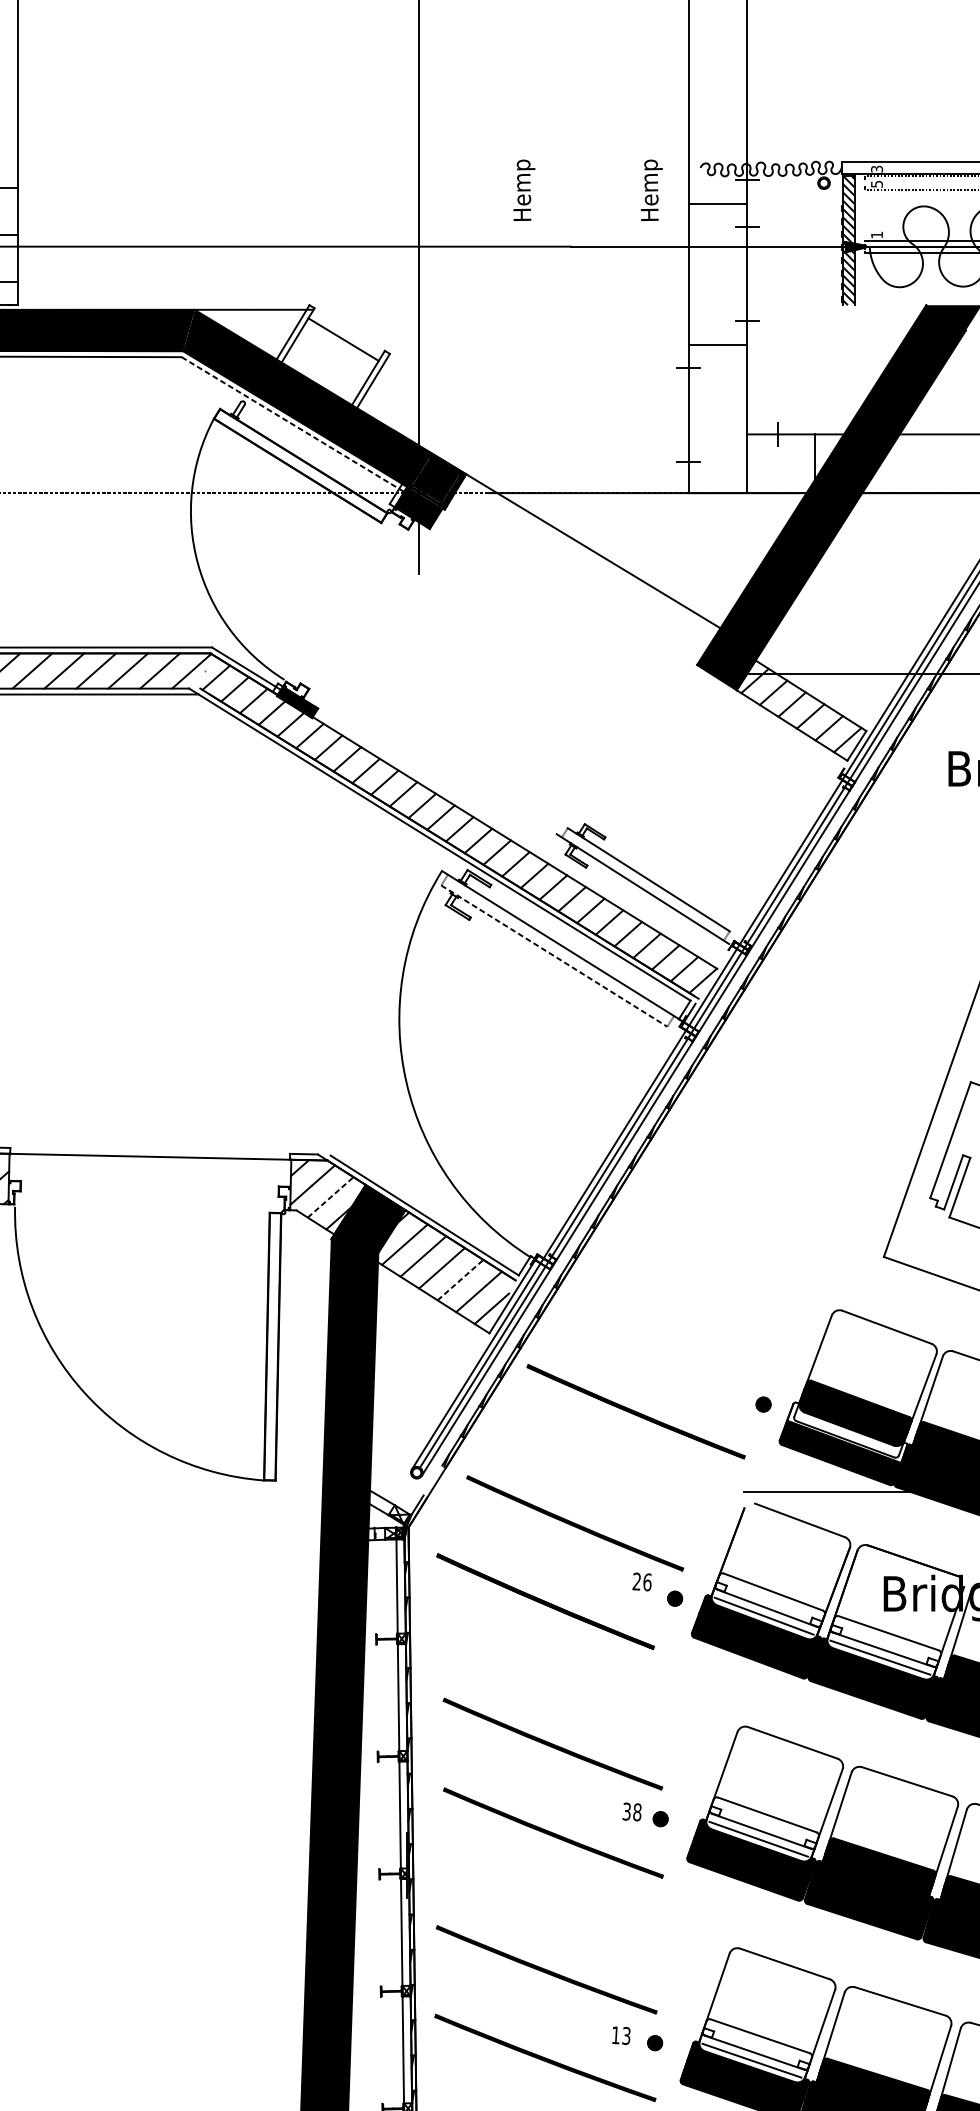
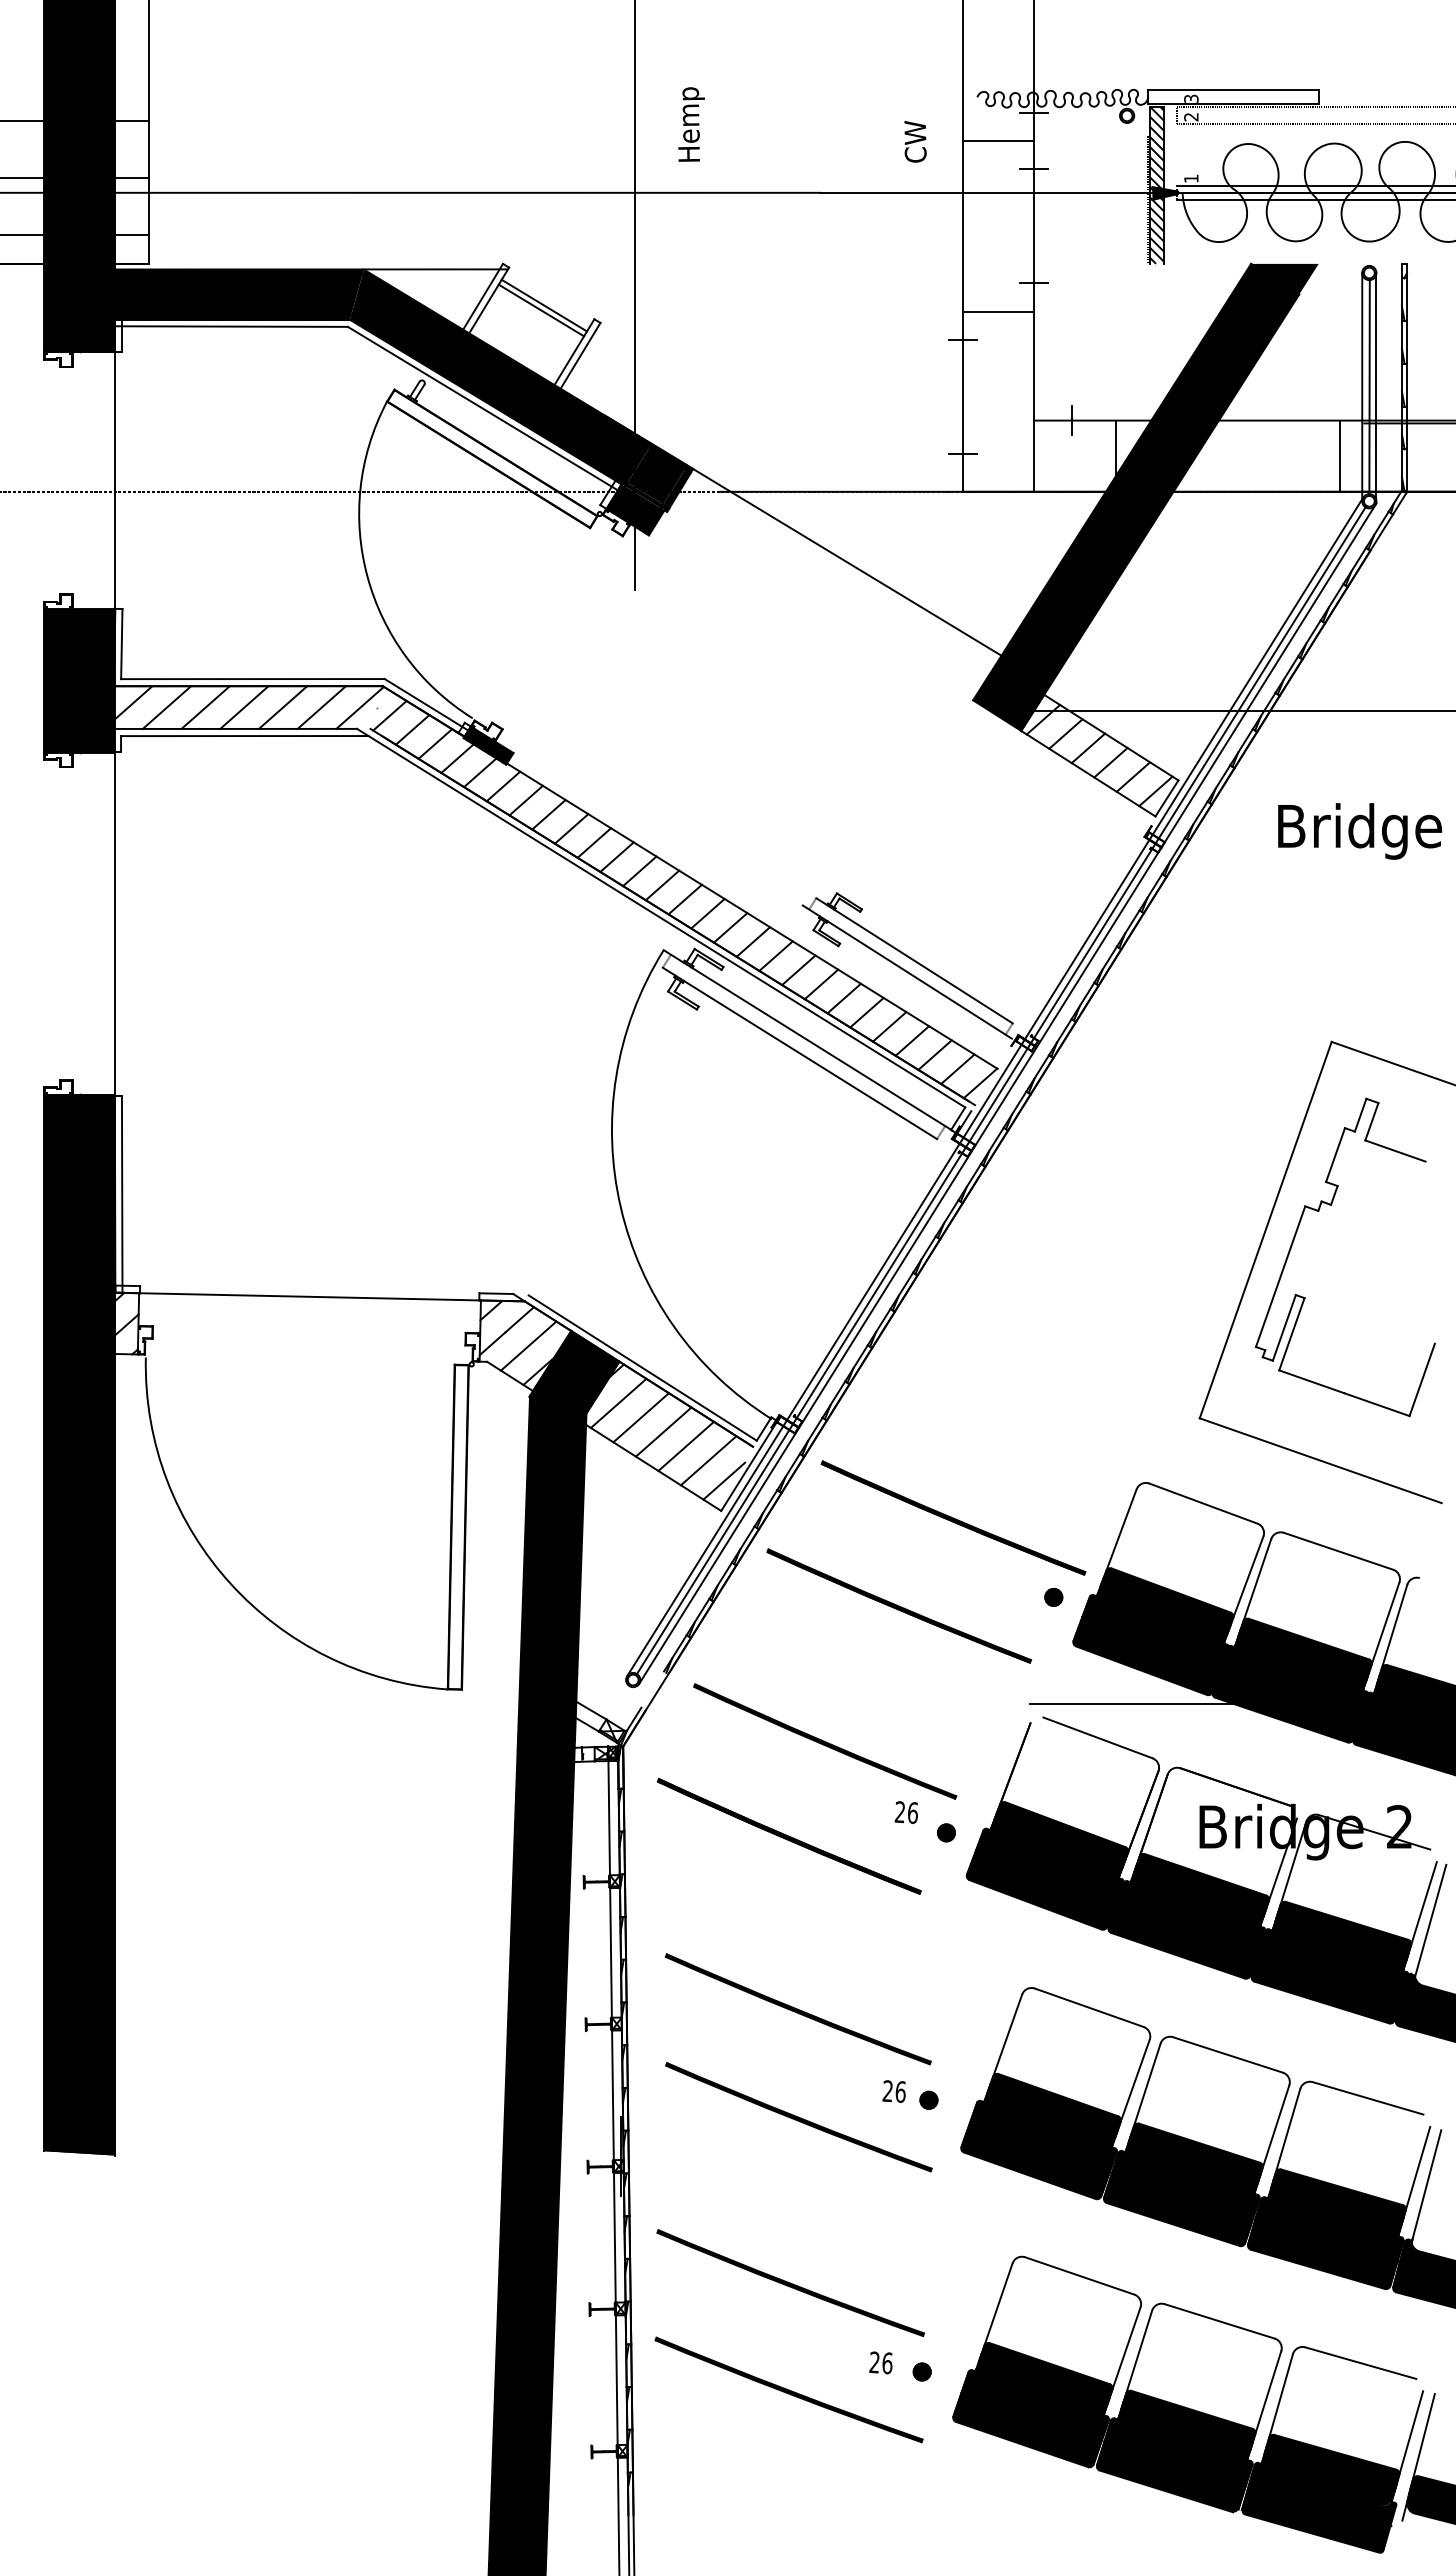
text: (877, 184) -> (1191, 117), 5 -> 2
text: (524, 190) -> (691, 124), moved
text: (651, 190) -> (917, 124), Hemp -> CW
line: (341, 343) -> (541, 310), added
line: (292, 424) -> (482, 408), dashed -> solid
line: (553, 956) -> (799, 1053), dashed -> solid
line: (331, 1196) -> (529, 1345), dashed -> solid
line: (460, 1280) -> (686, 1446), dashed -> solid
part: (680, 1338) -> (953, 1517), added
fill: (847, 1432) -> (1155, 1631), added
fill: (768, 1606) -> (1059, 1842), added
fill: (884, 1647) -> (1200, 1892), added
text: (631, 1811) -> (893, 2091), 38 -> 26
fill: (762, 1829) -> (1052, 2112), added
text: (620, 2035) -> (880, 2362), 13 -> 26
fill: (755, 2050) -> (1043, 2380), added

